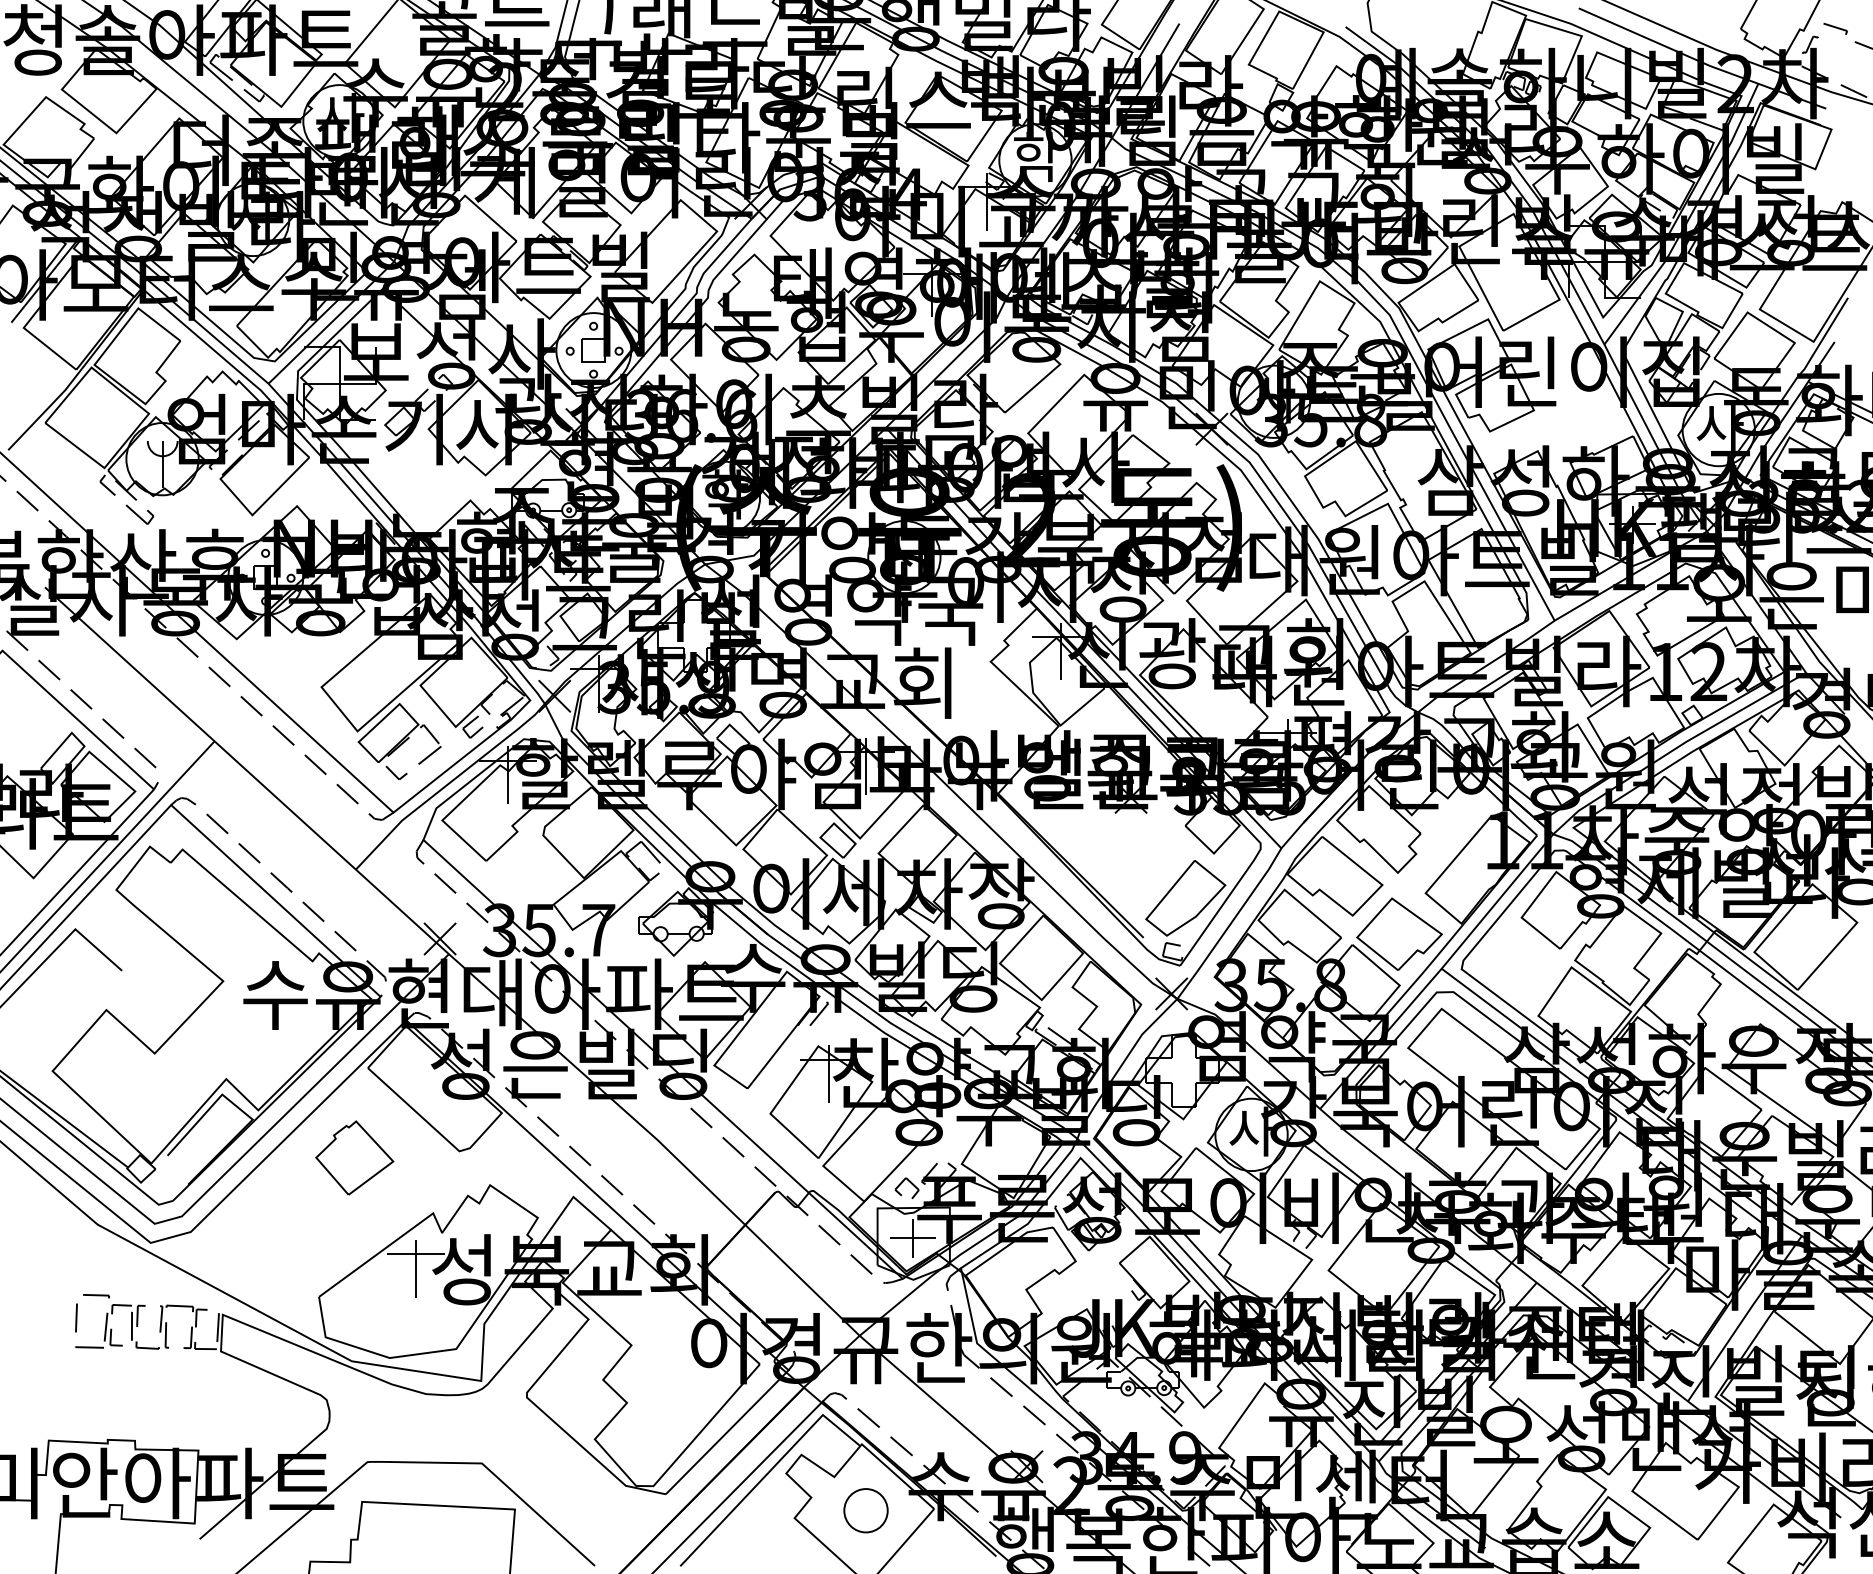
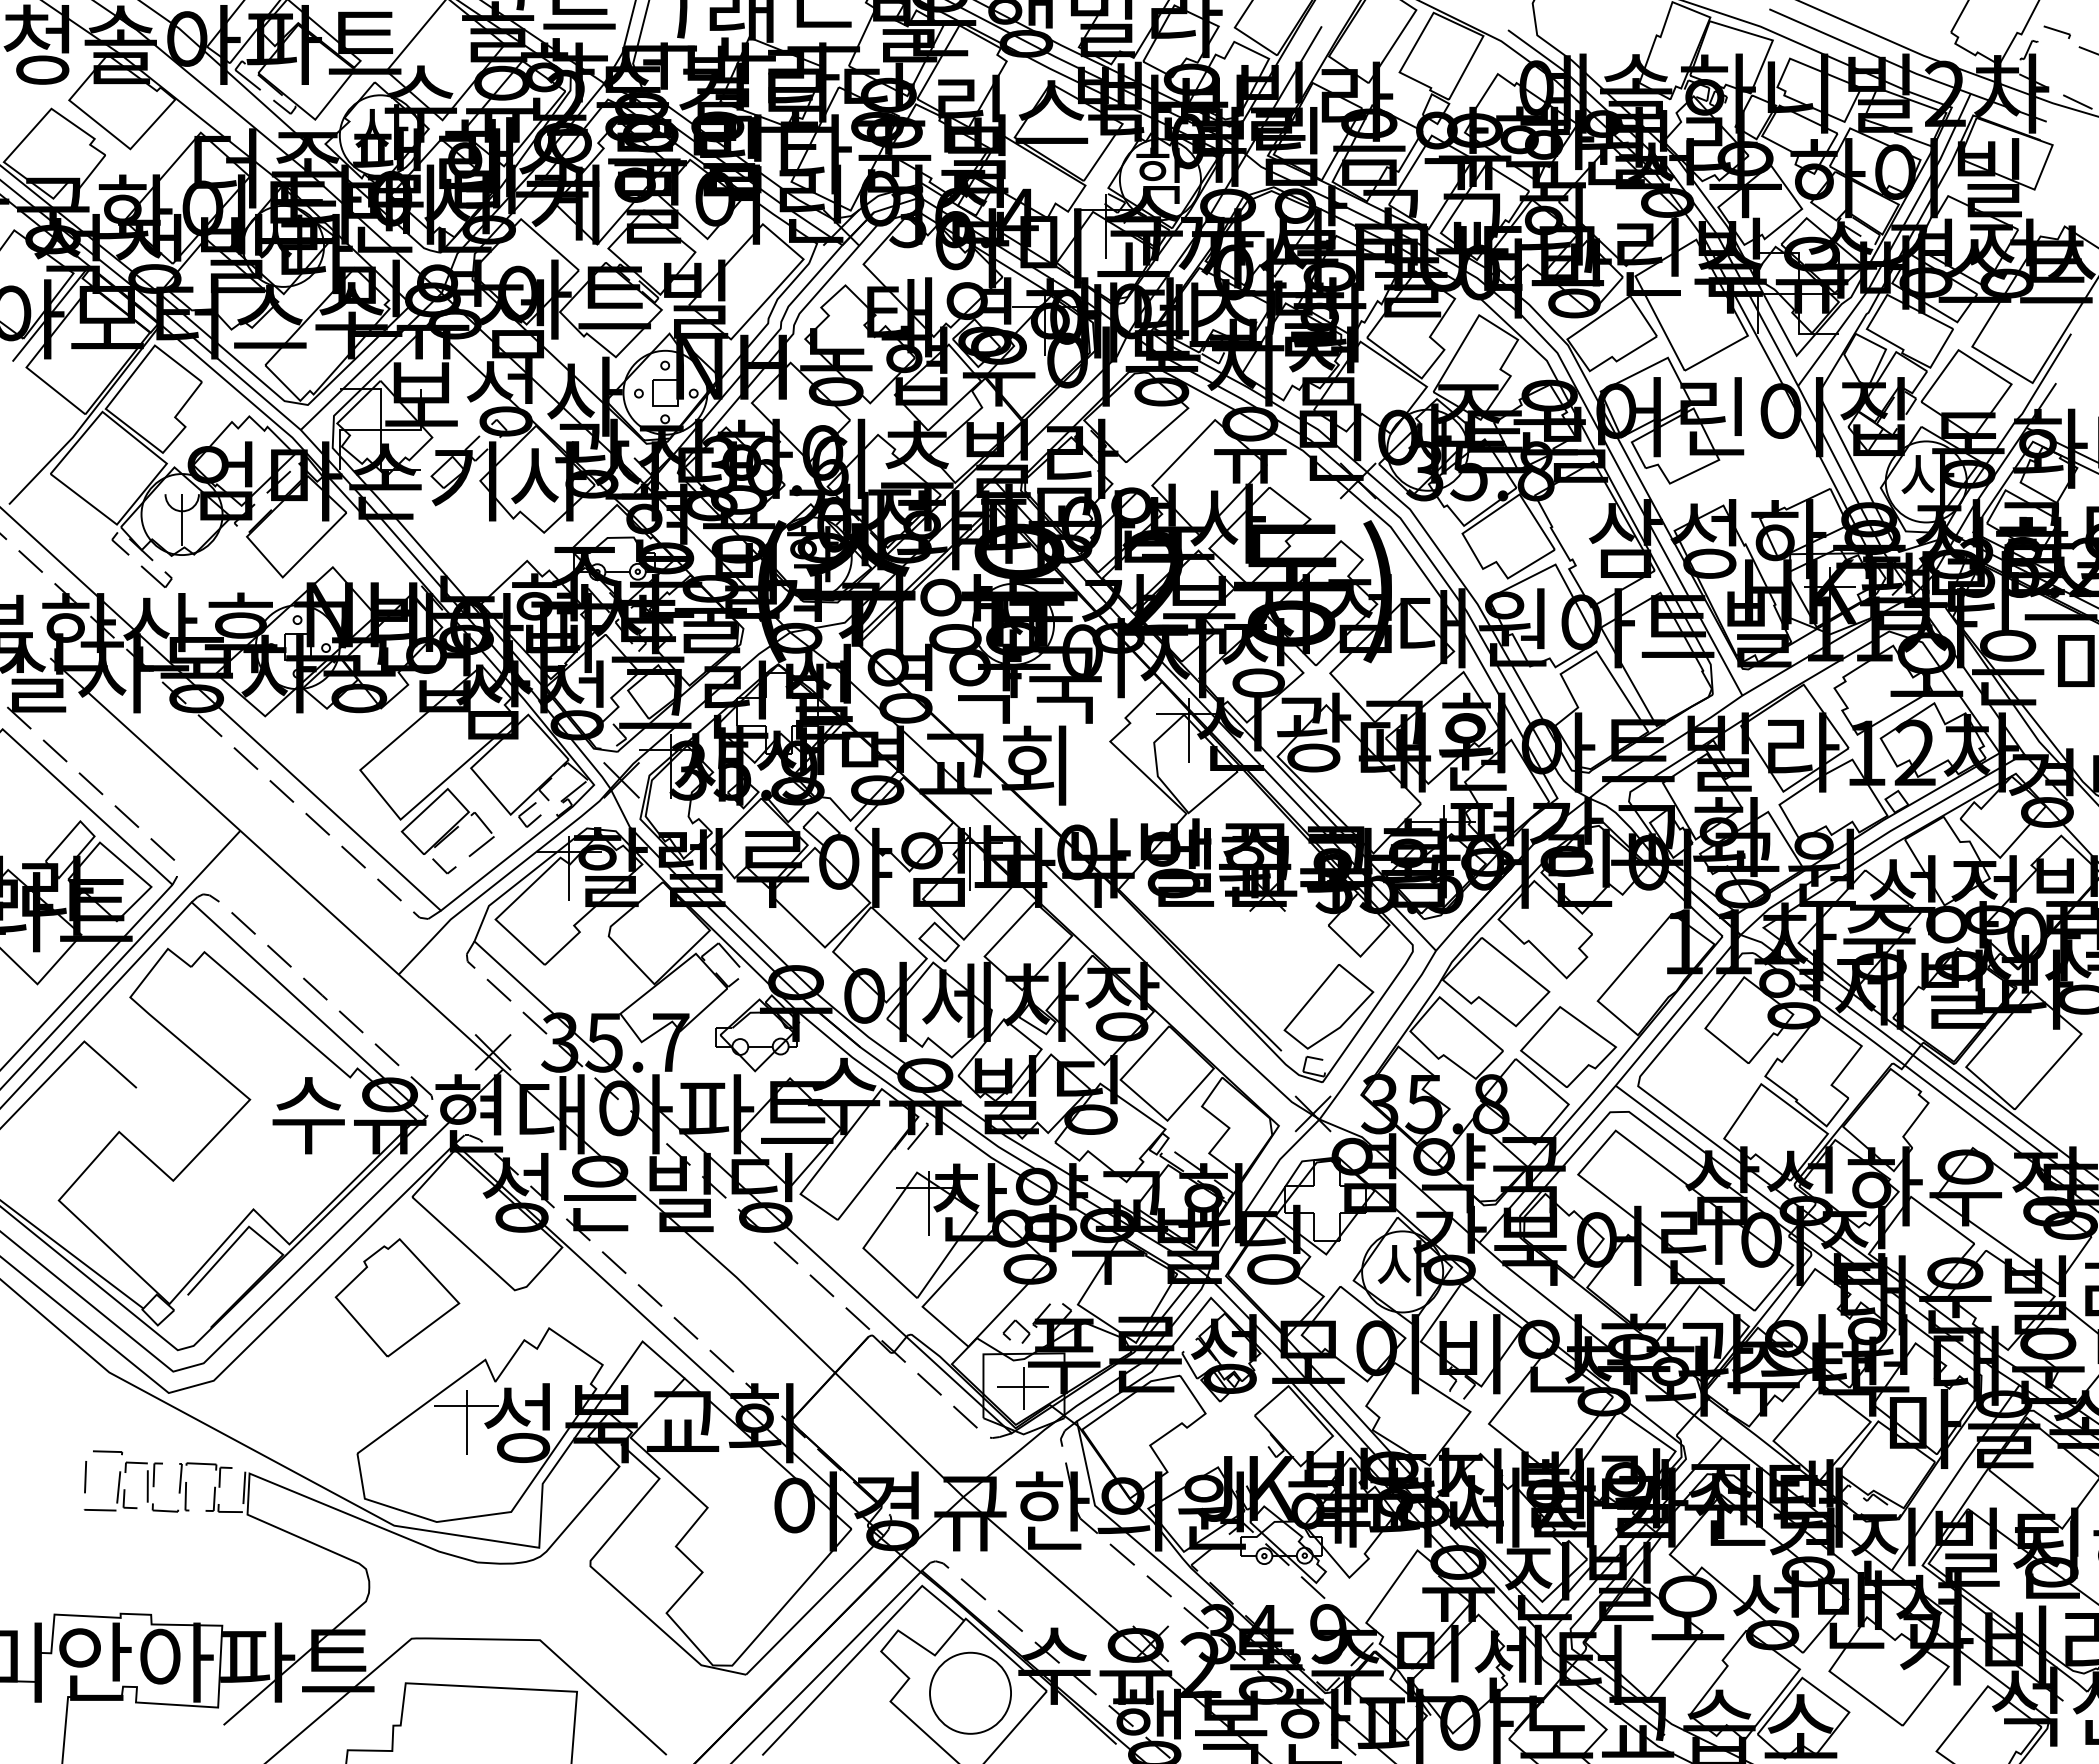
part: (354, 1157) -> (397, 1297), size x1.43
part: (866, 1510) -> (970, 1692), size x1.67

